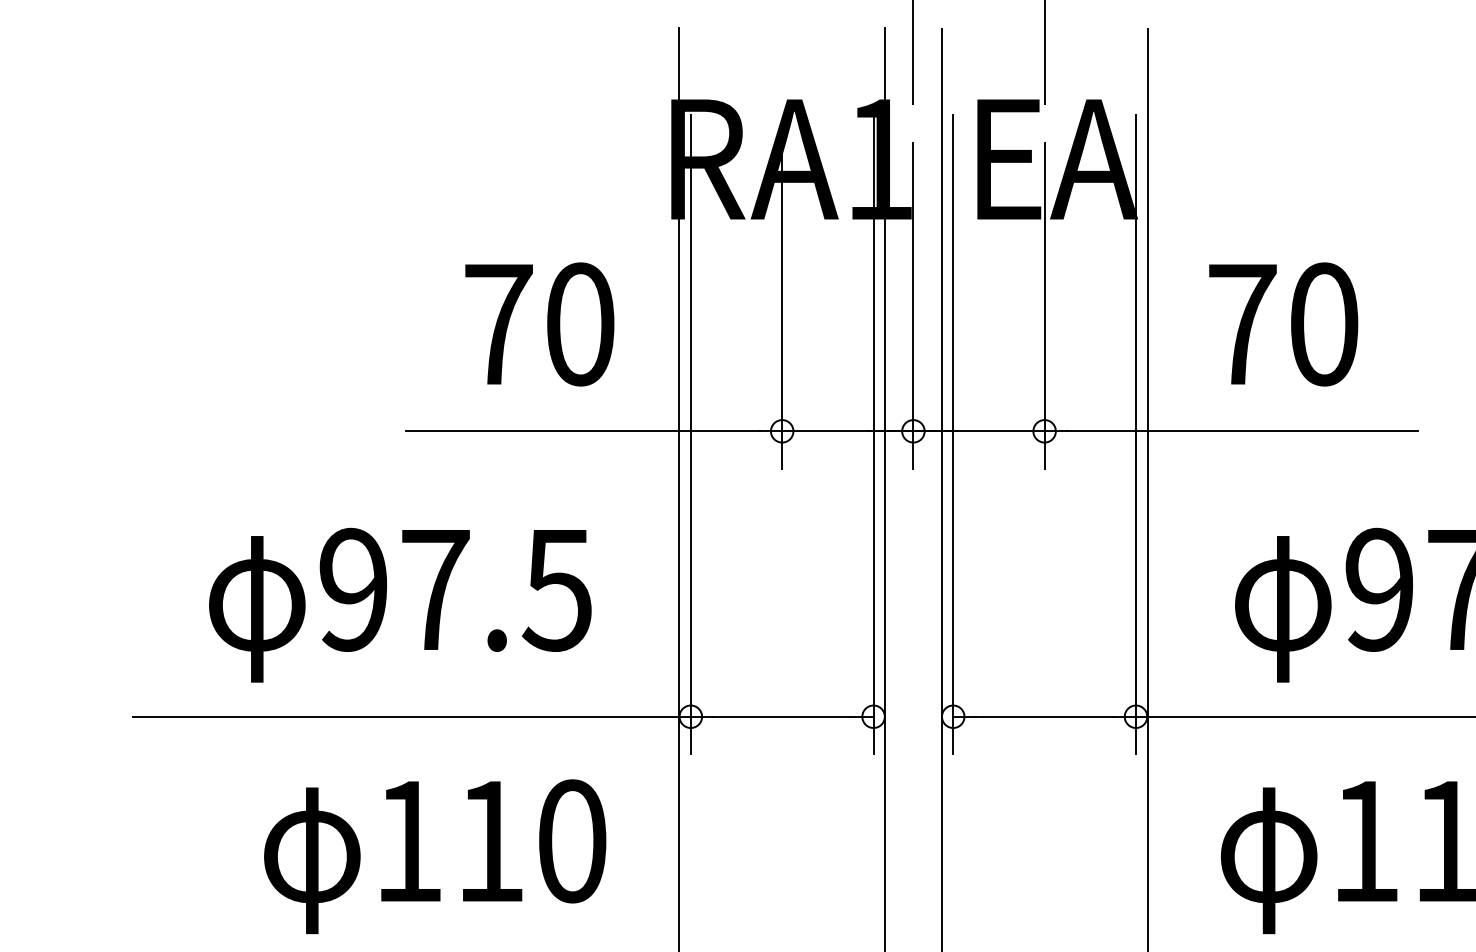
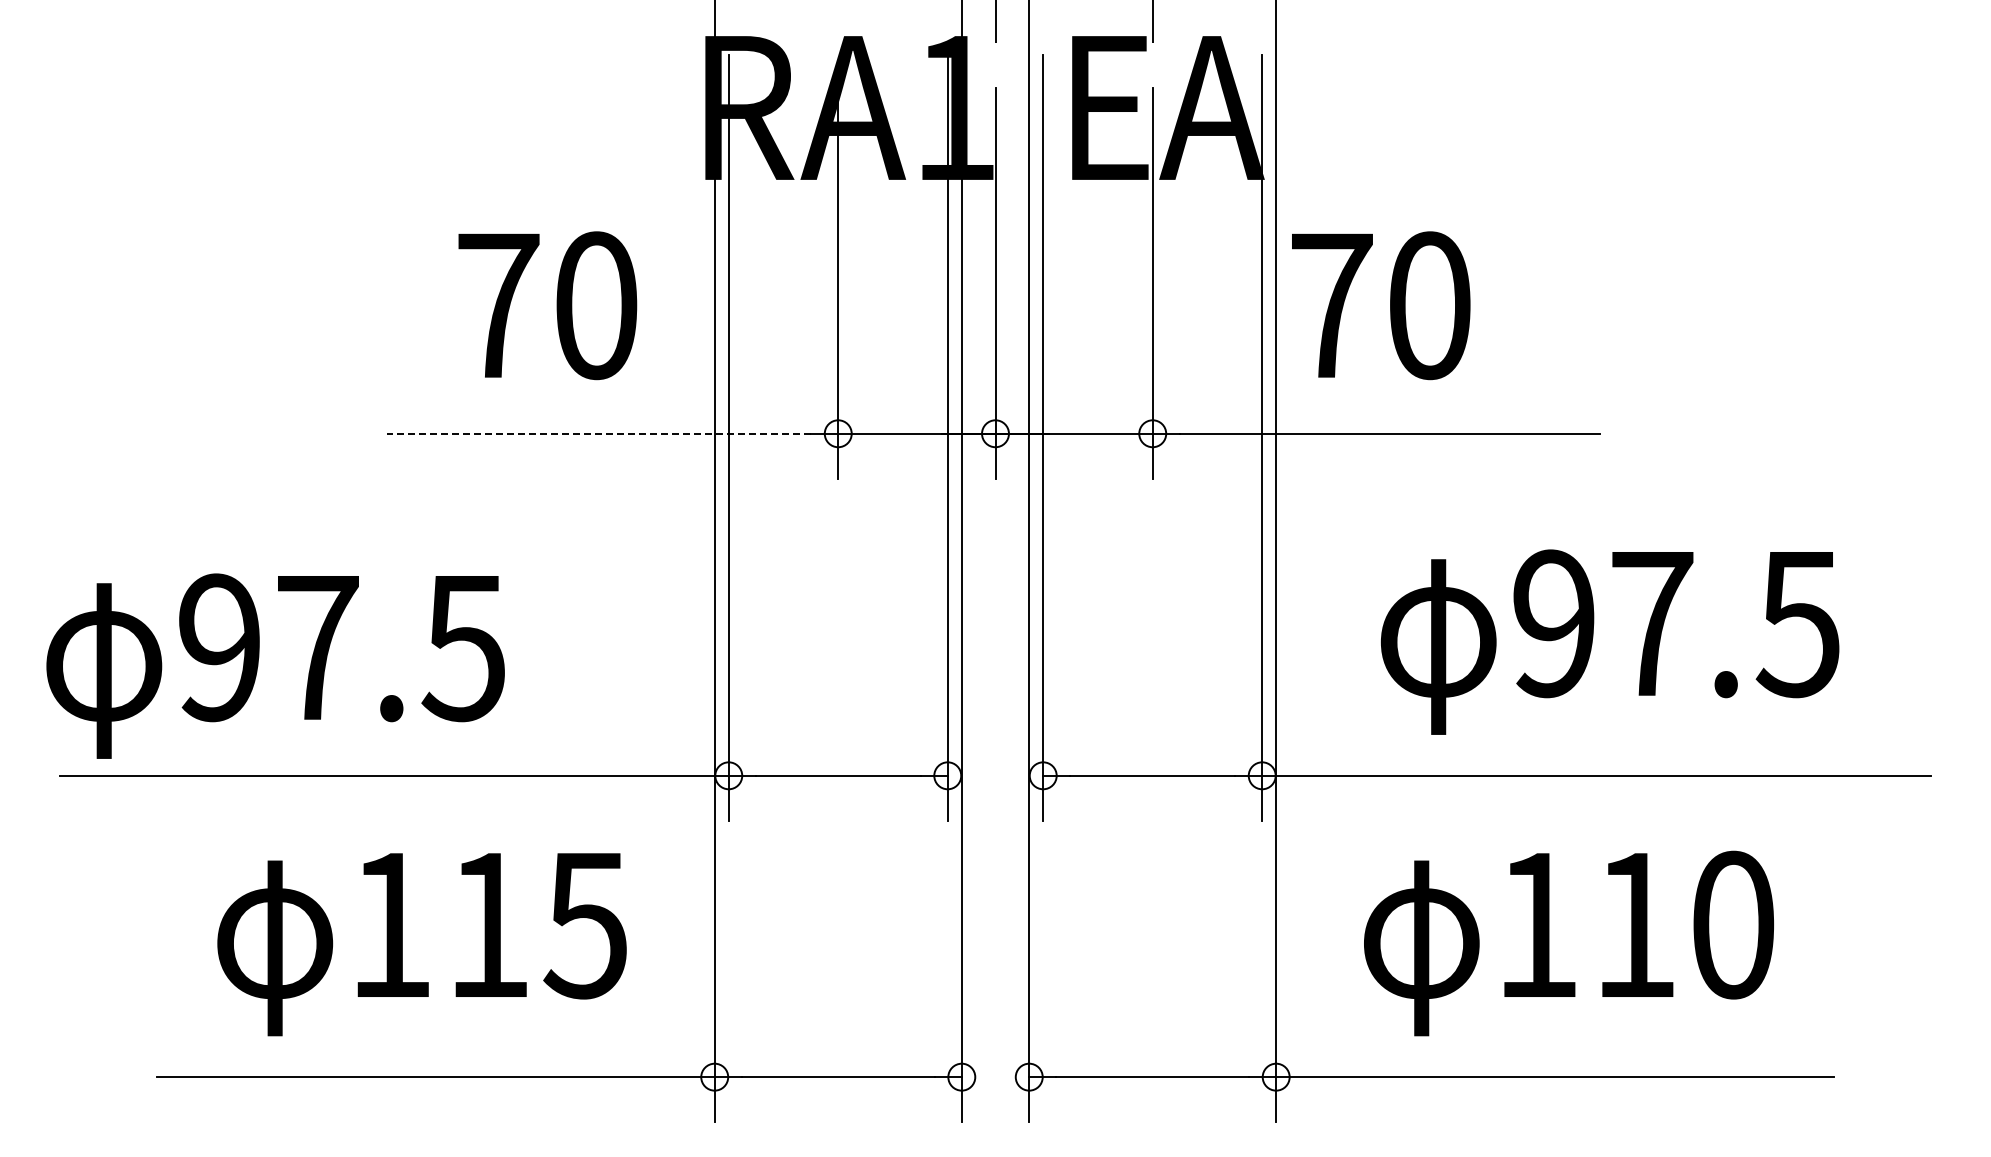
text: (1283, 324) -> (1381, 305), moved
line: (582, 431) -> (598, 433), solid -> dashed
text: (400, 604) -> (275, 665), moved
text: (571, 840) -> (585, 924), 110 -> 115

